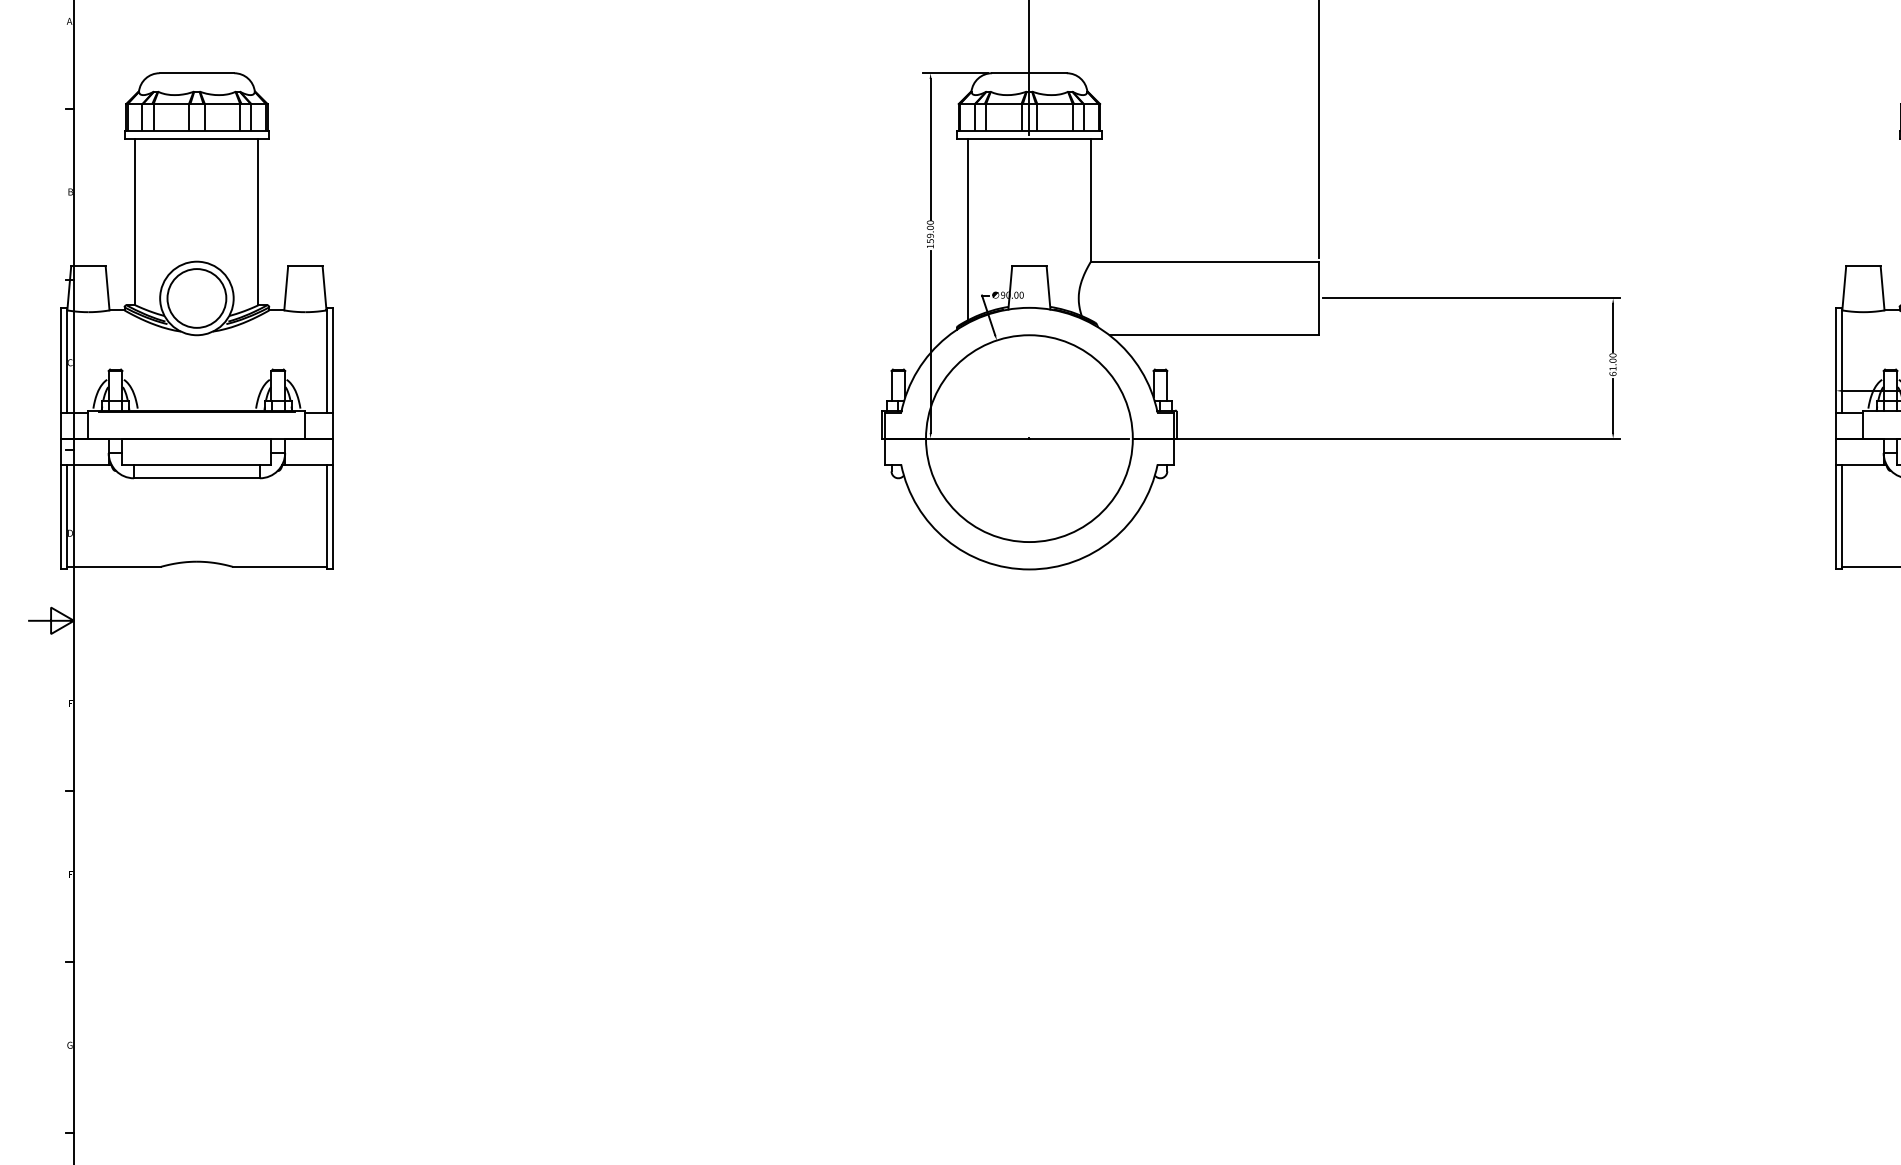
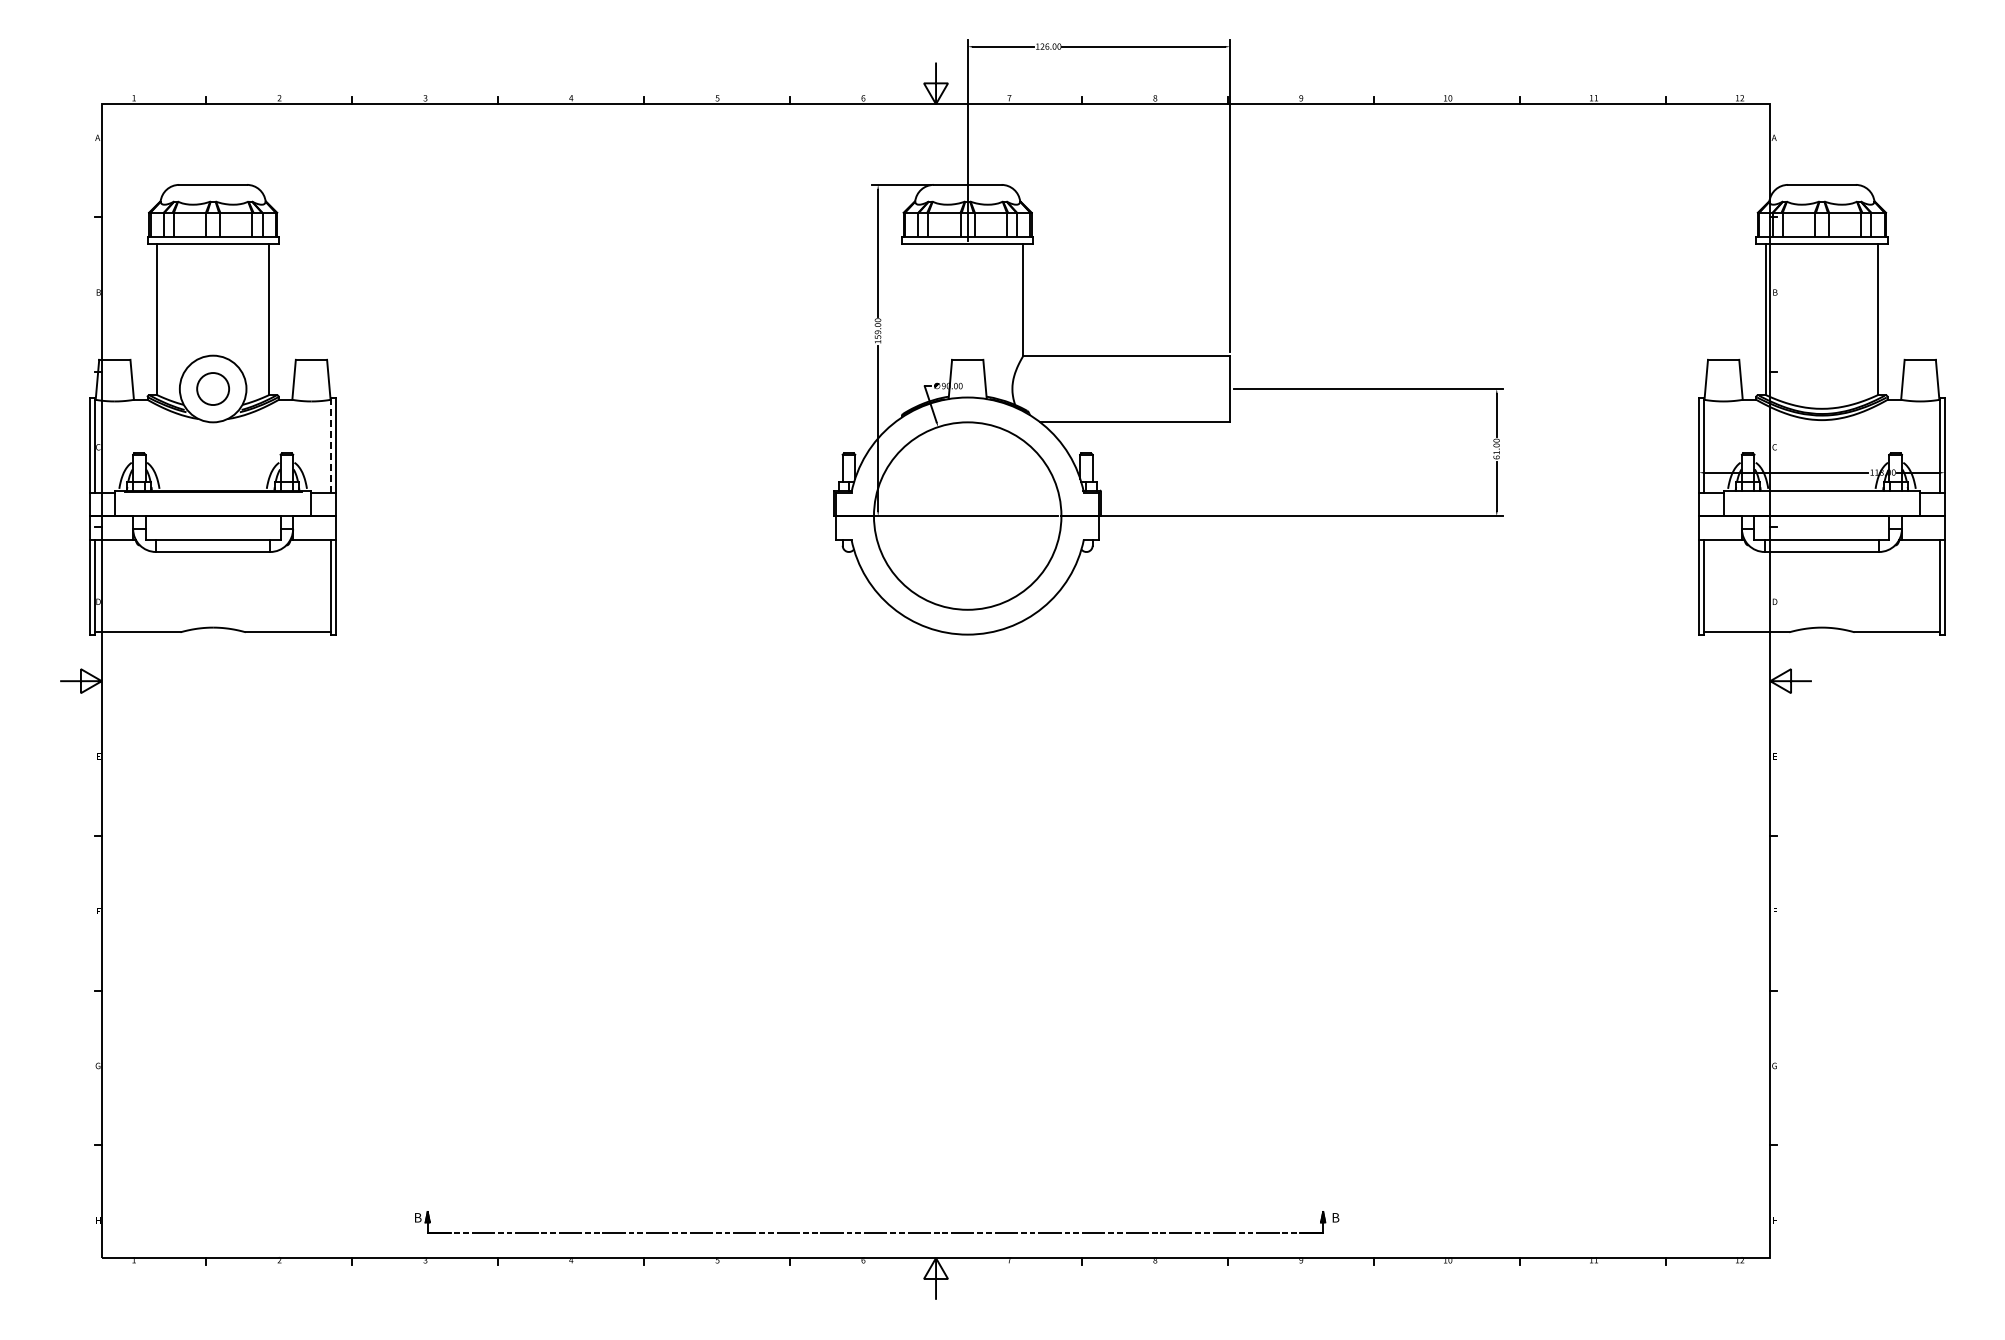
line: (967, 229) -> (911, 326), removed
circle: (196, 297) -> (212, 388), size x0.6
line: (327, 360) -> (331, 445), solid -> dashed

